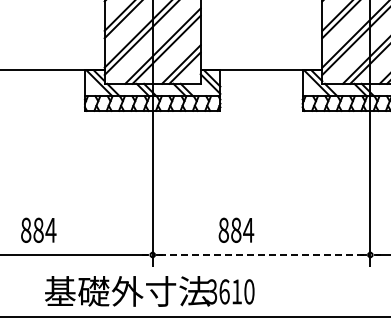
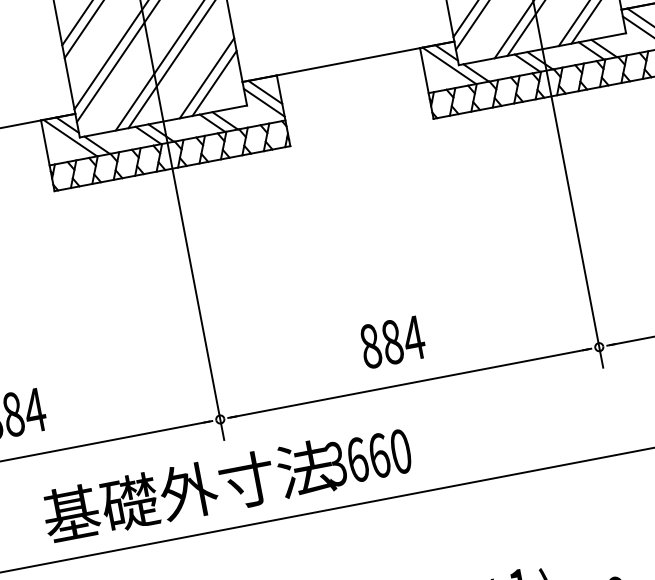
text: (236, 229) -> (392, 340), moved
line: (261, 254) -> (409, 382), dashed -> solid
text: (237, 291) -> (380, 454), 3610 -> 3660

